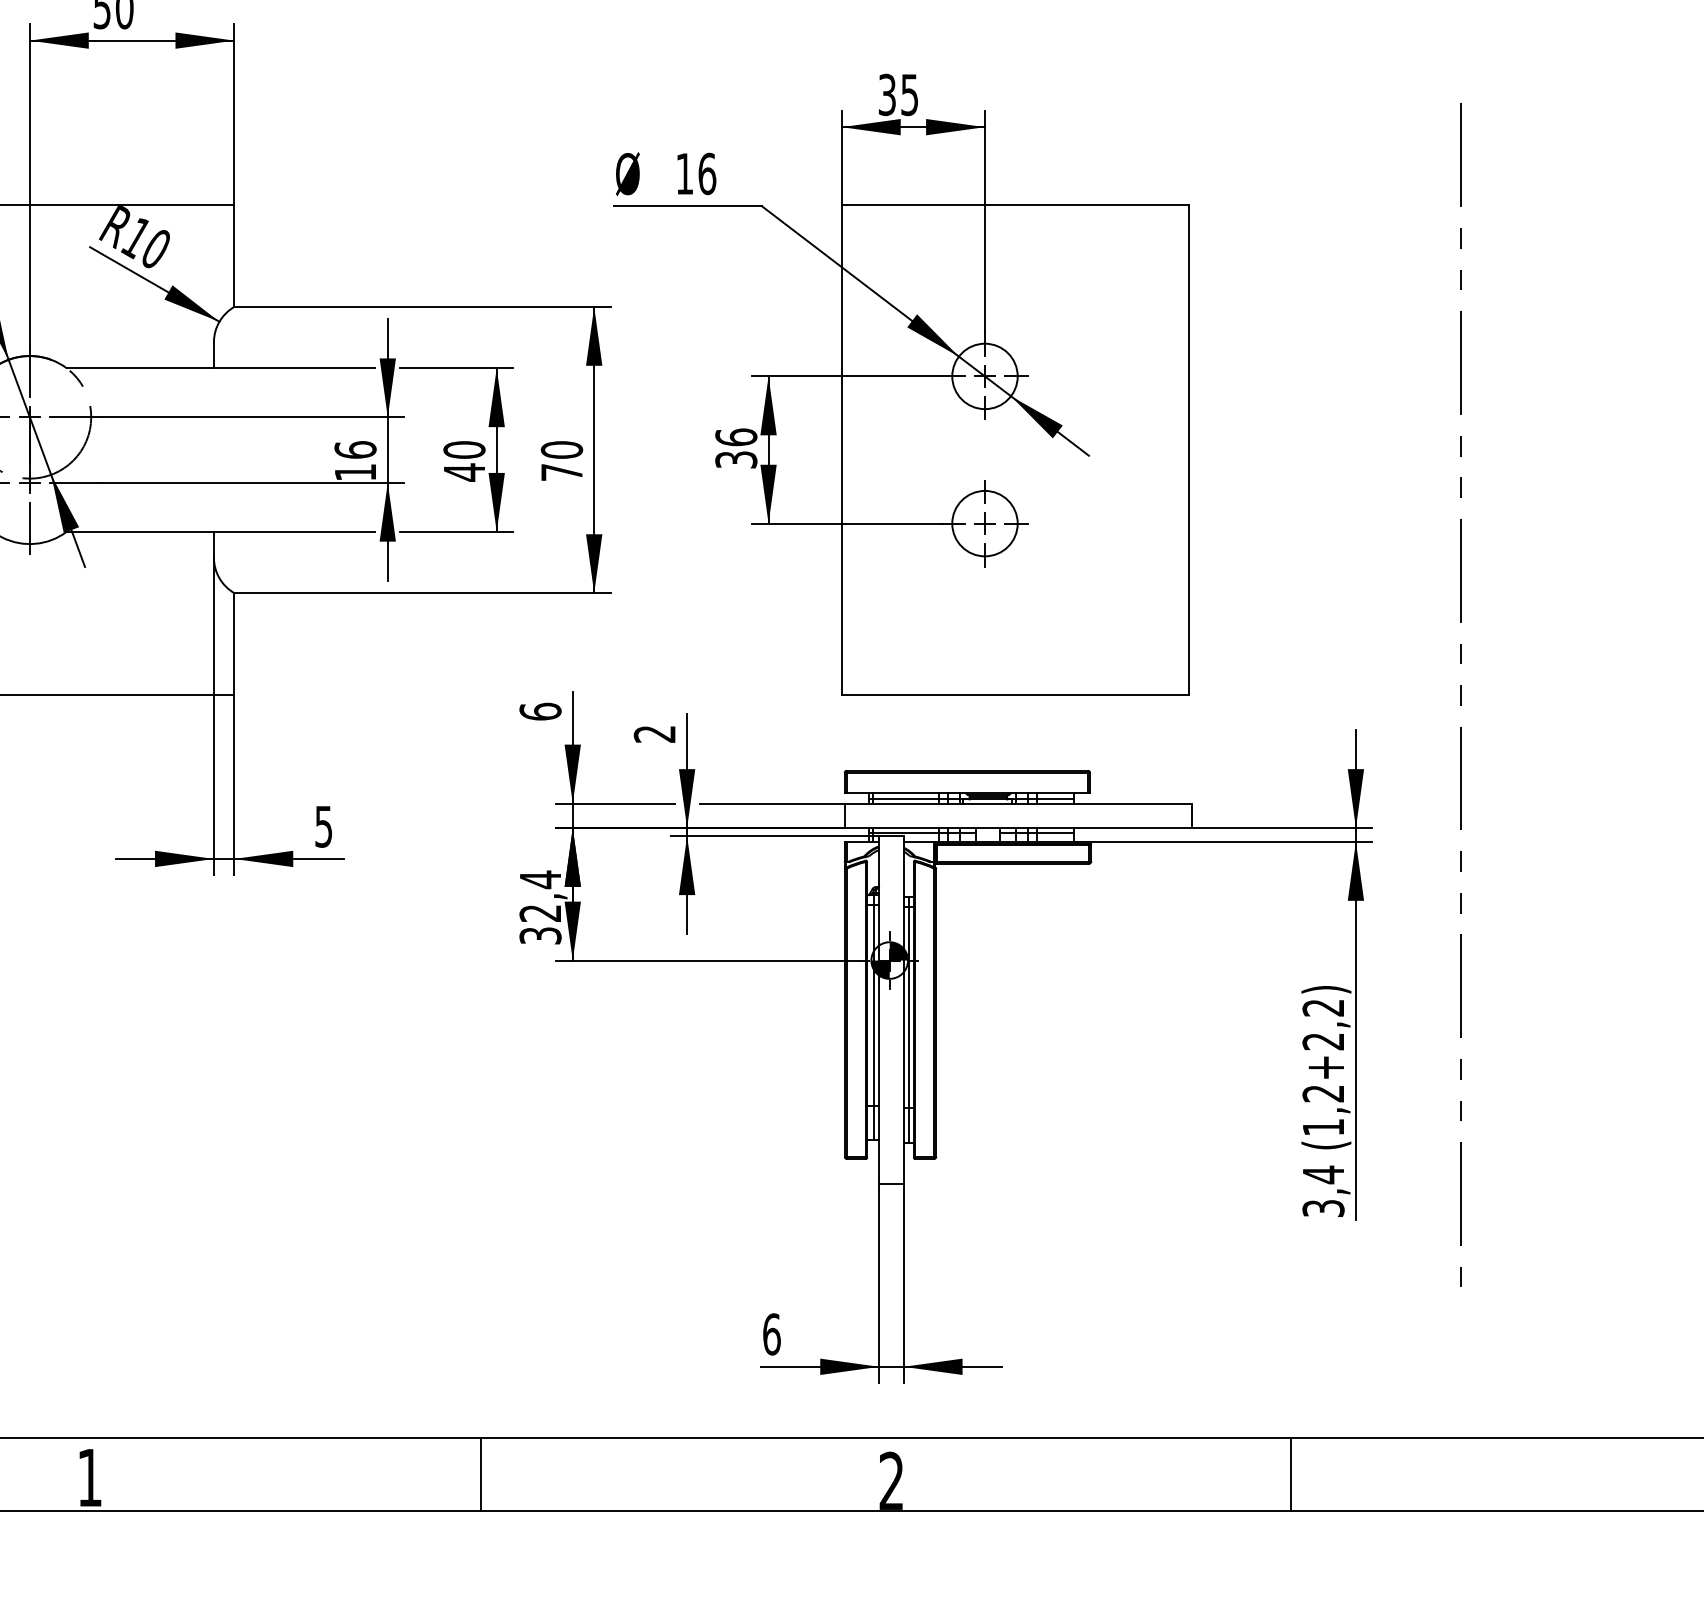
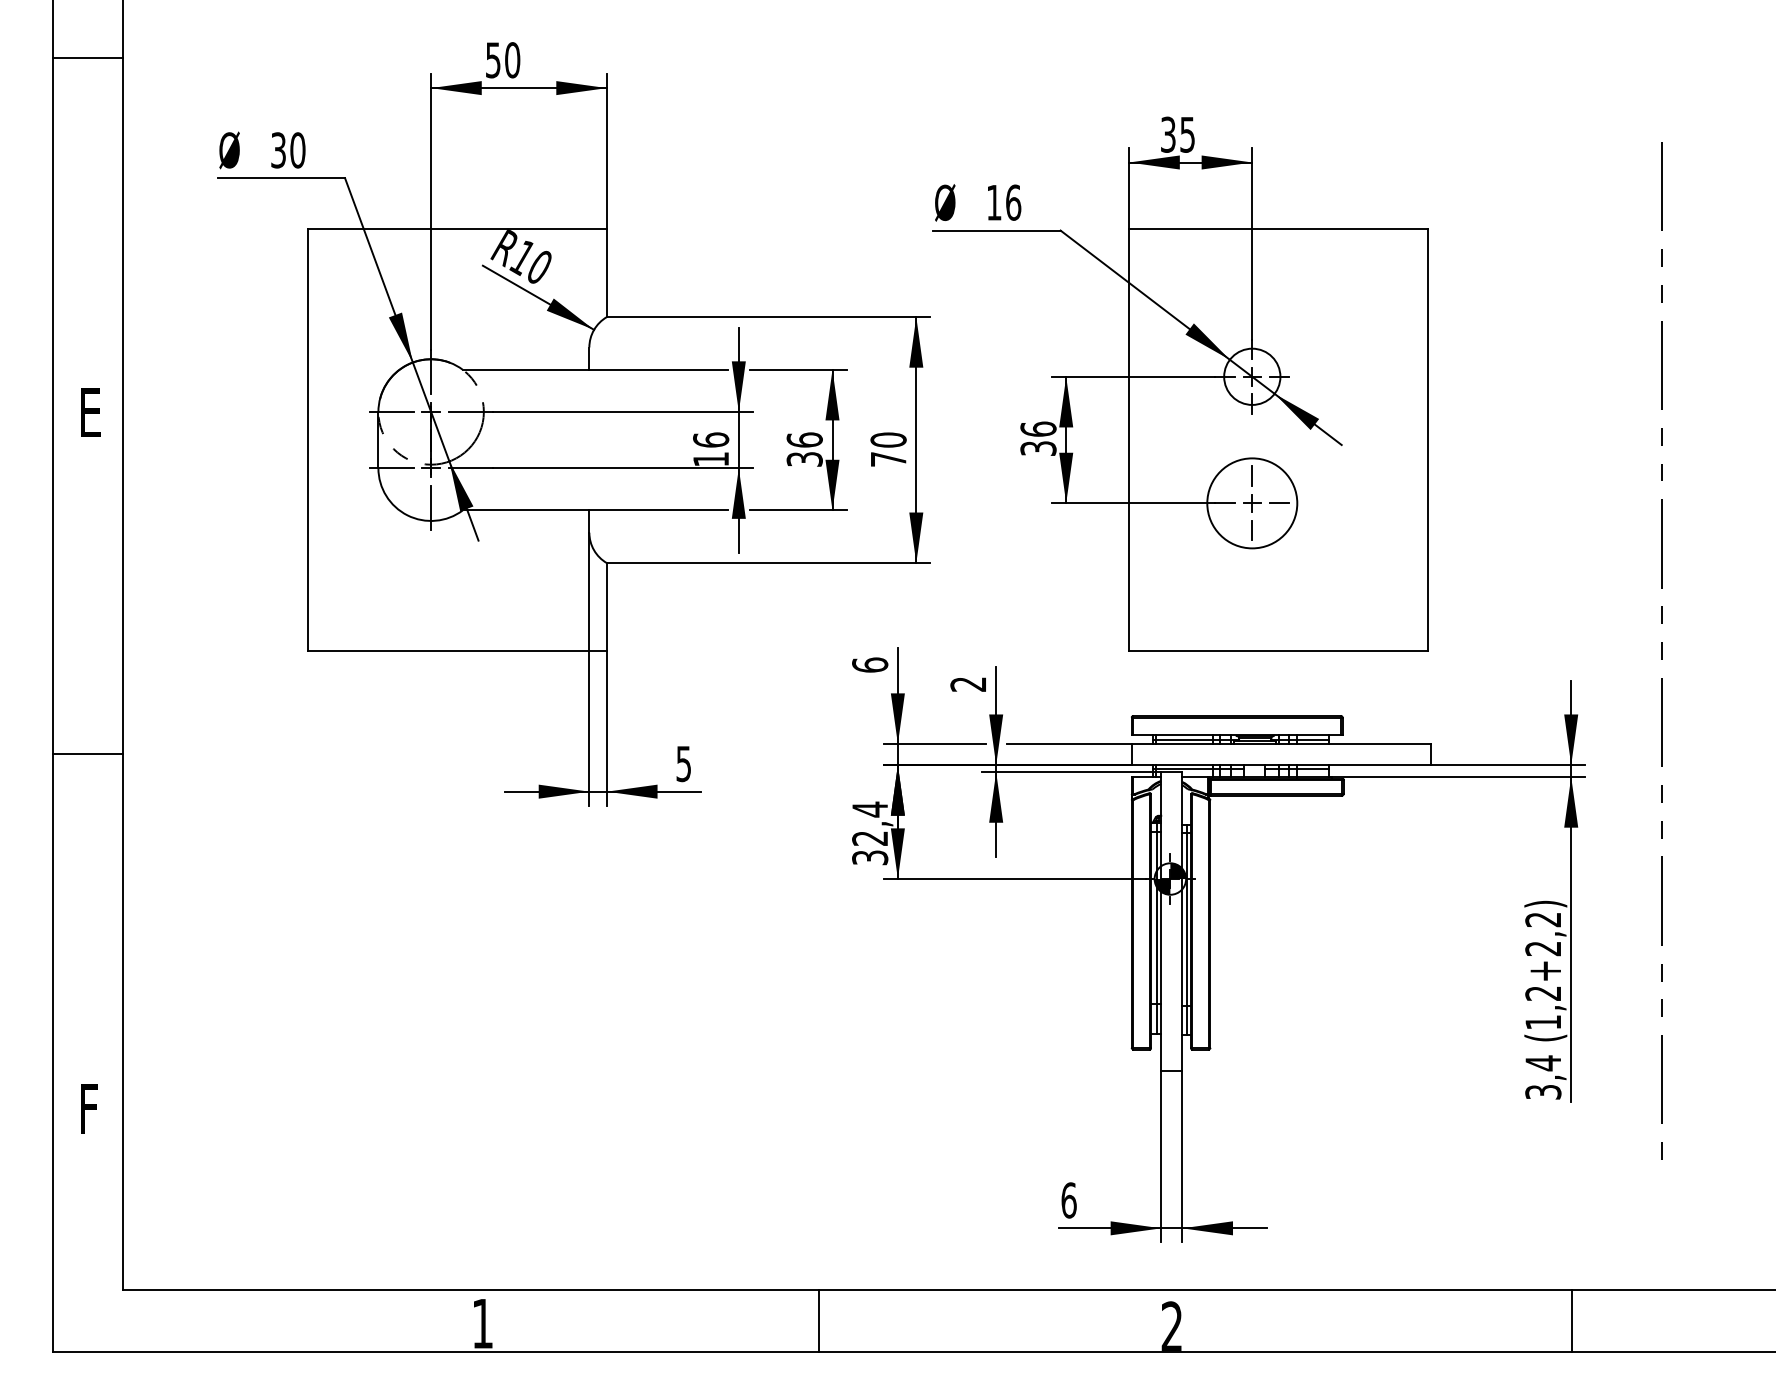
text: (464, 460) -> (804, 449), 40 -> 36
circle: (985, 523) -> (1252, 503), size x1.6
line: (1291, 1474) -> (1572, 1320), moved

